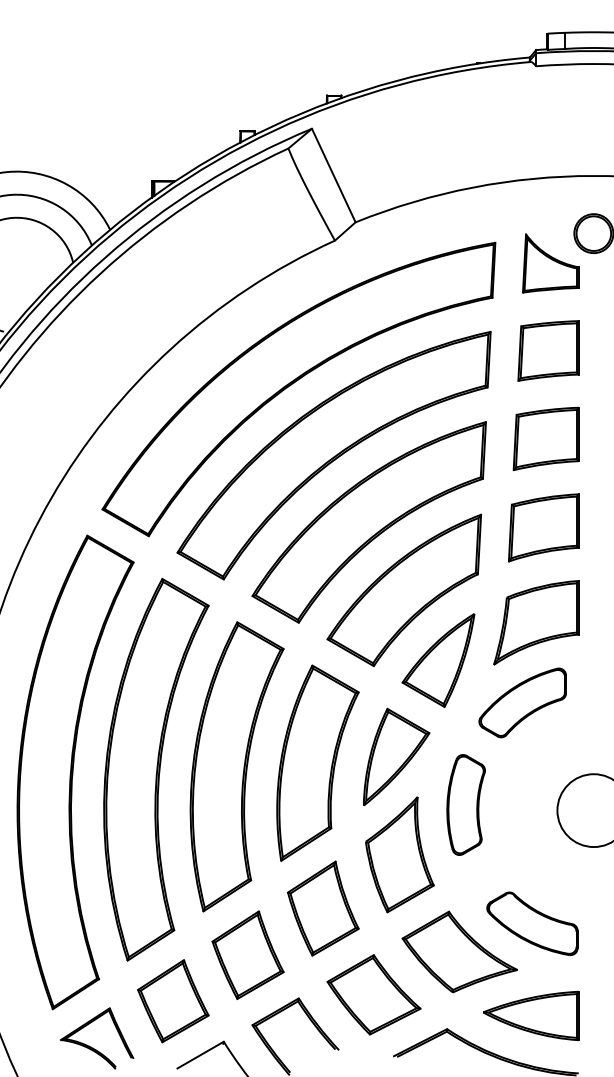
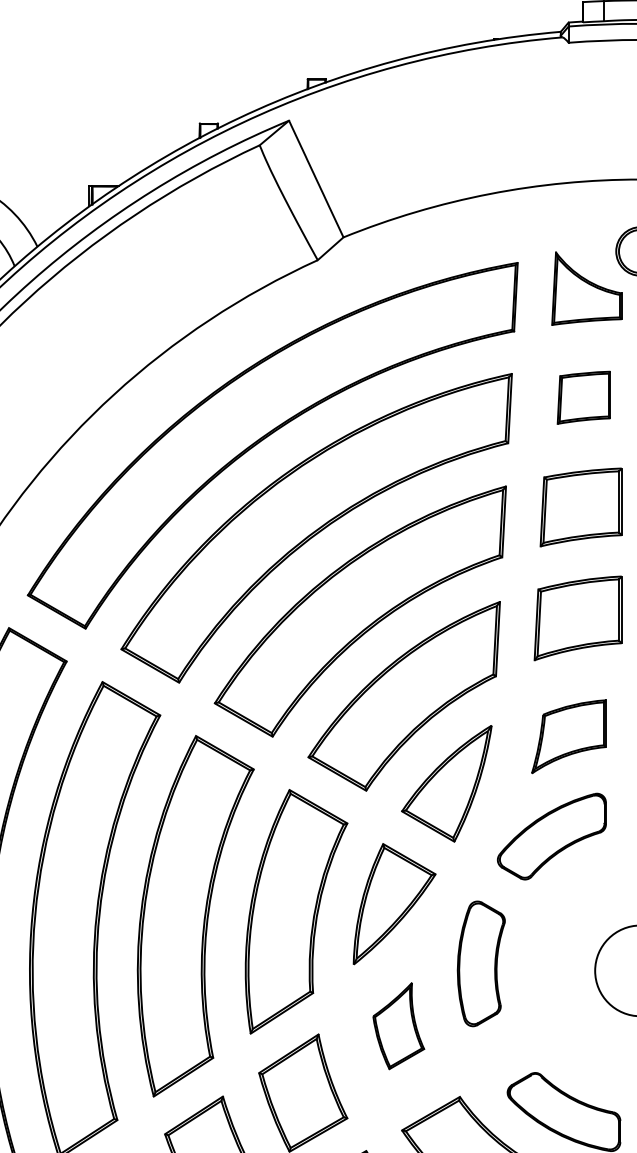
part: (548, 350) -> (584, 397), size x0.7
part: (536, 622) -> (569, 736), size x0.7
part: (399, 854) -> (398, 1025), size x0.6

